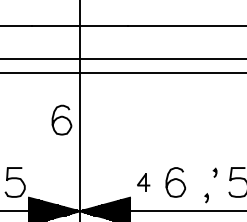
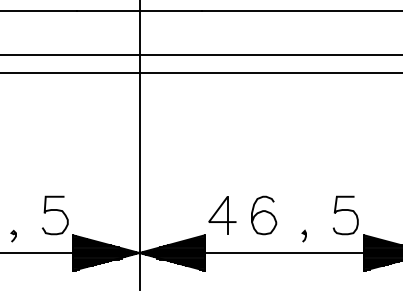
curve: (63, 117) -> (117, 131), removed
curve: (214, 171) -> (314, 201), removed
part: (143, 182) -> (222, 215), size x1.67

